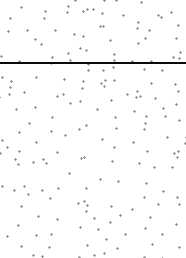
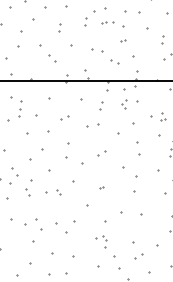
part: (83, 49) -> (114, 62), moved
part: (60, 95) -> (64, 118), moved
part: (115, 219) -> (138, 256), size x0.62

